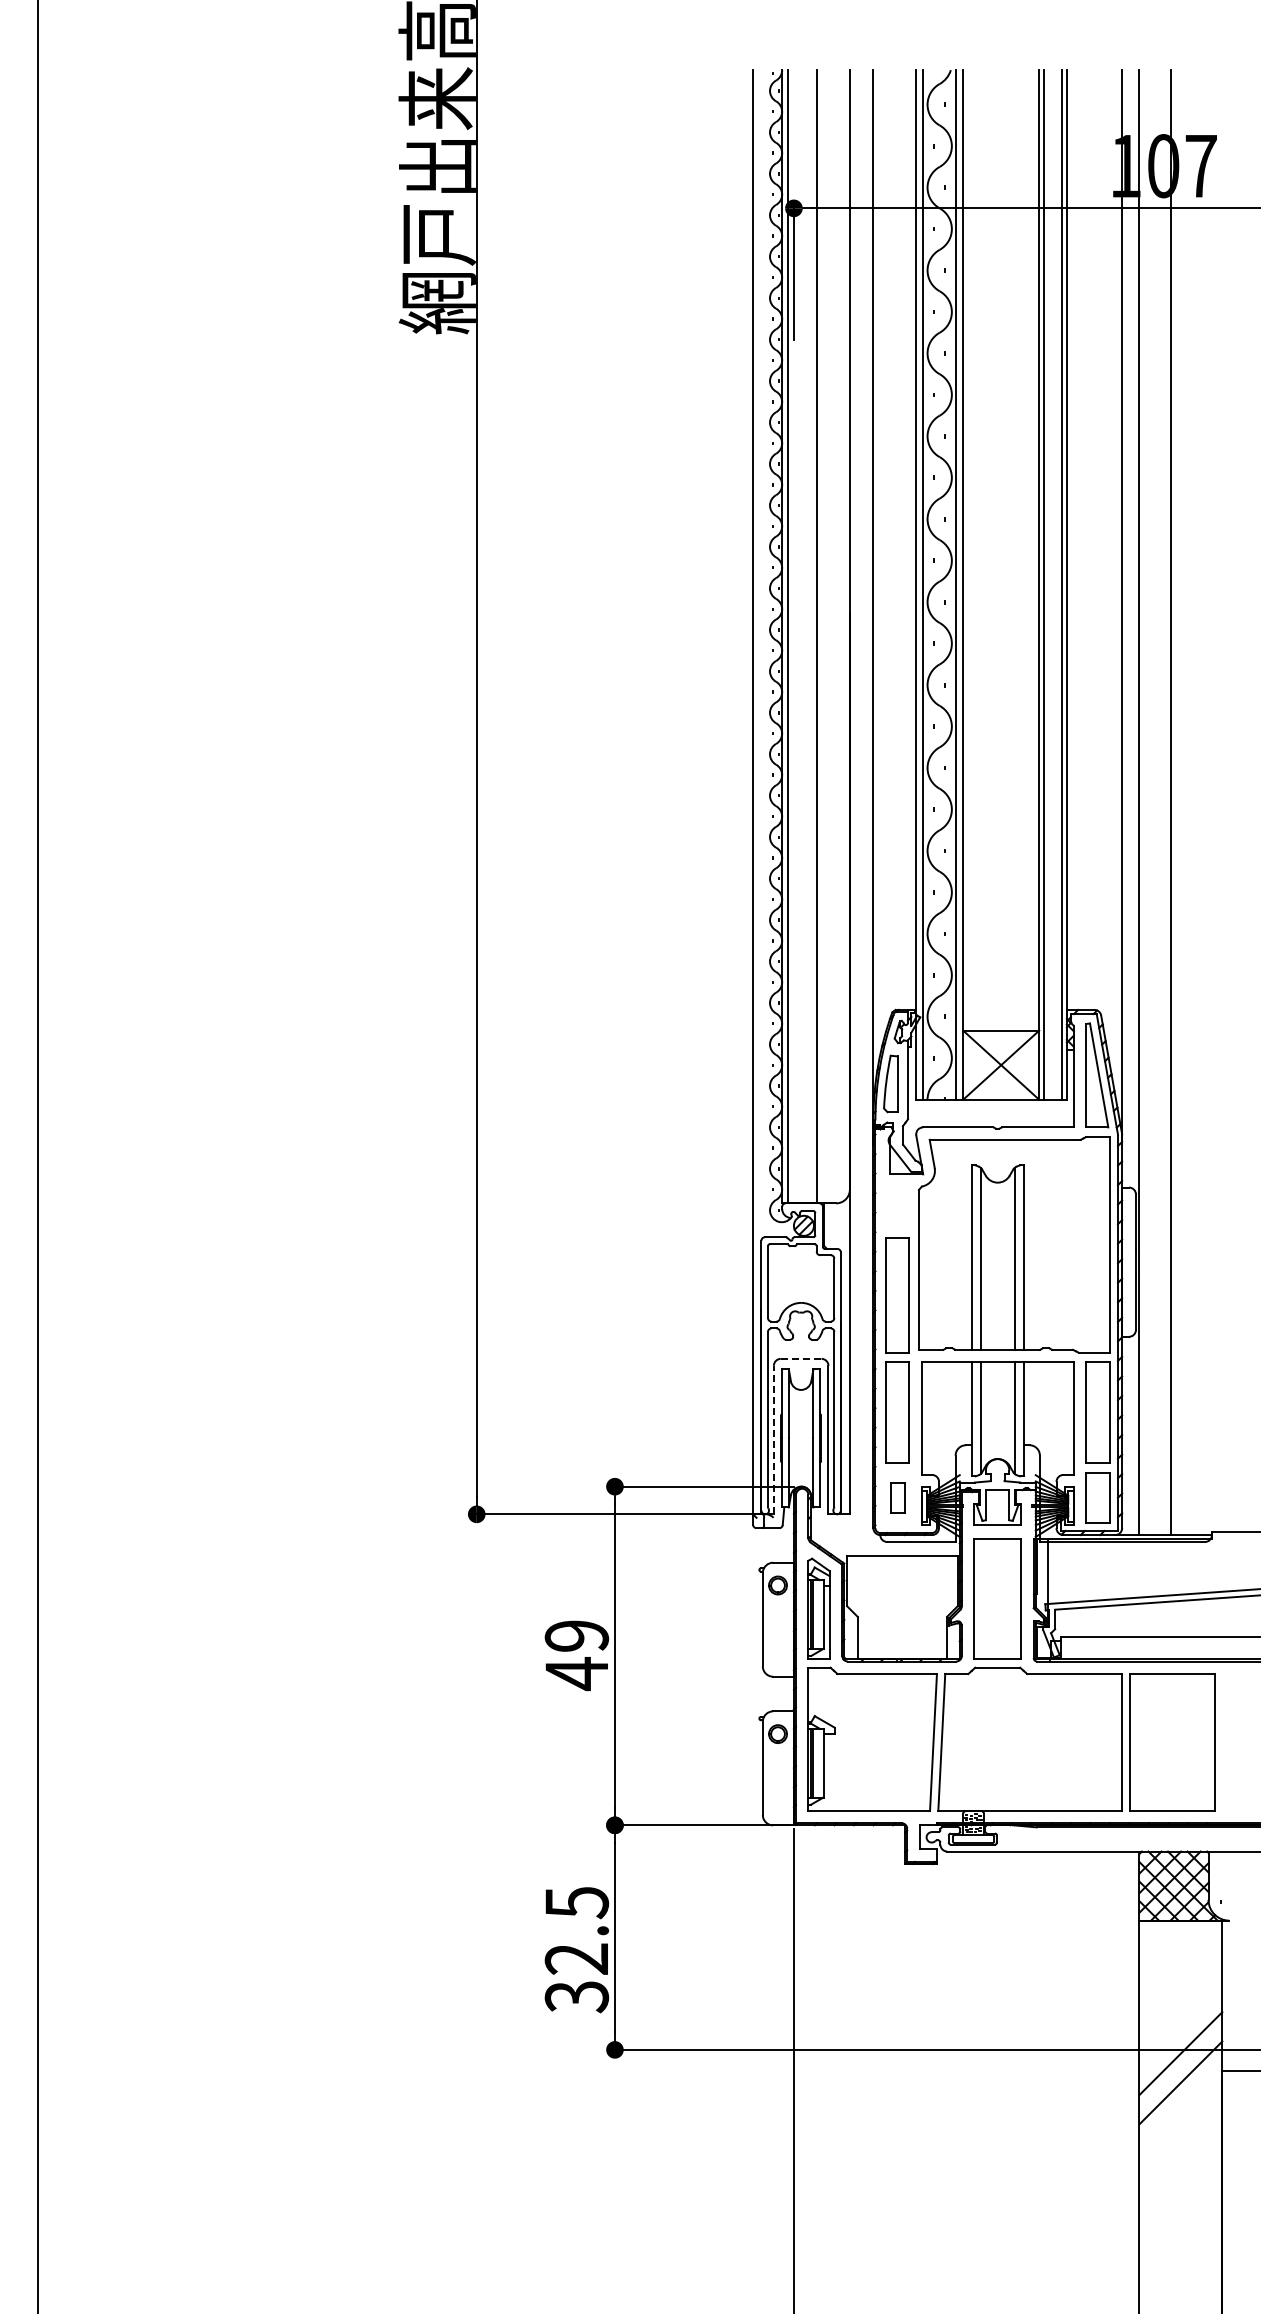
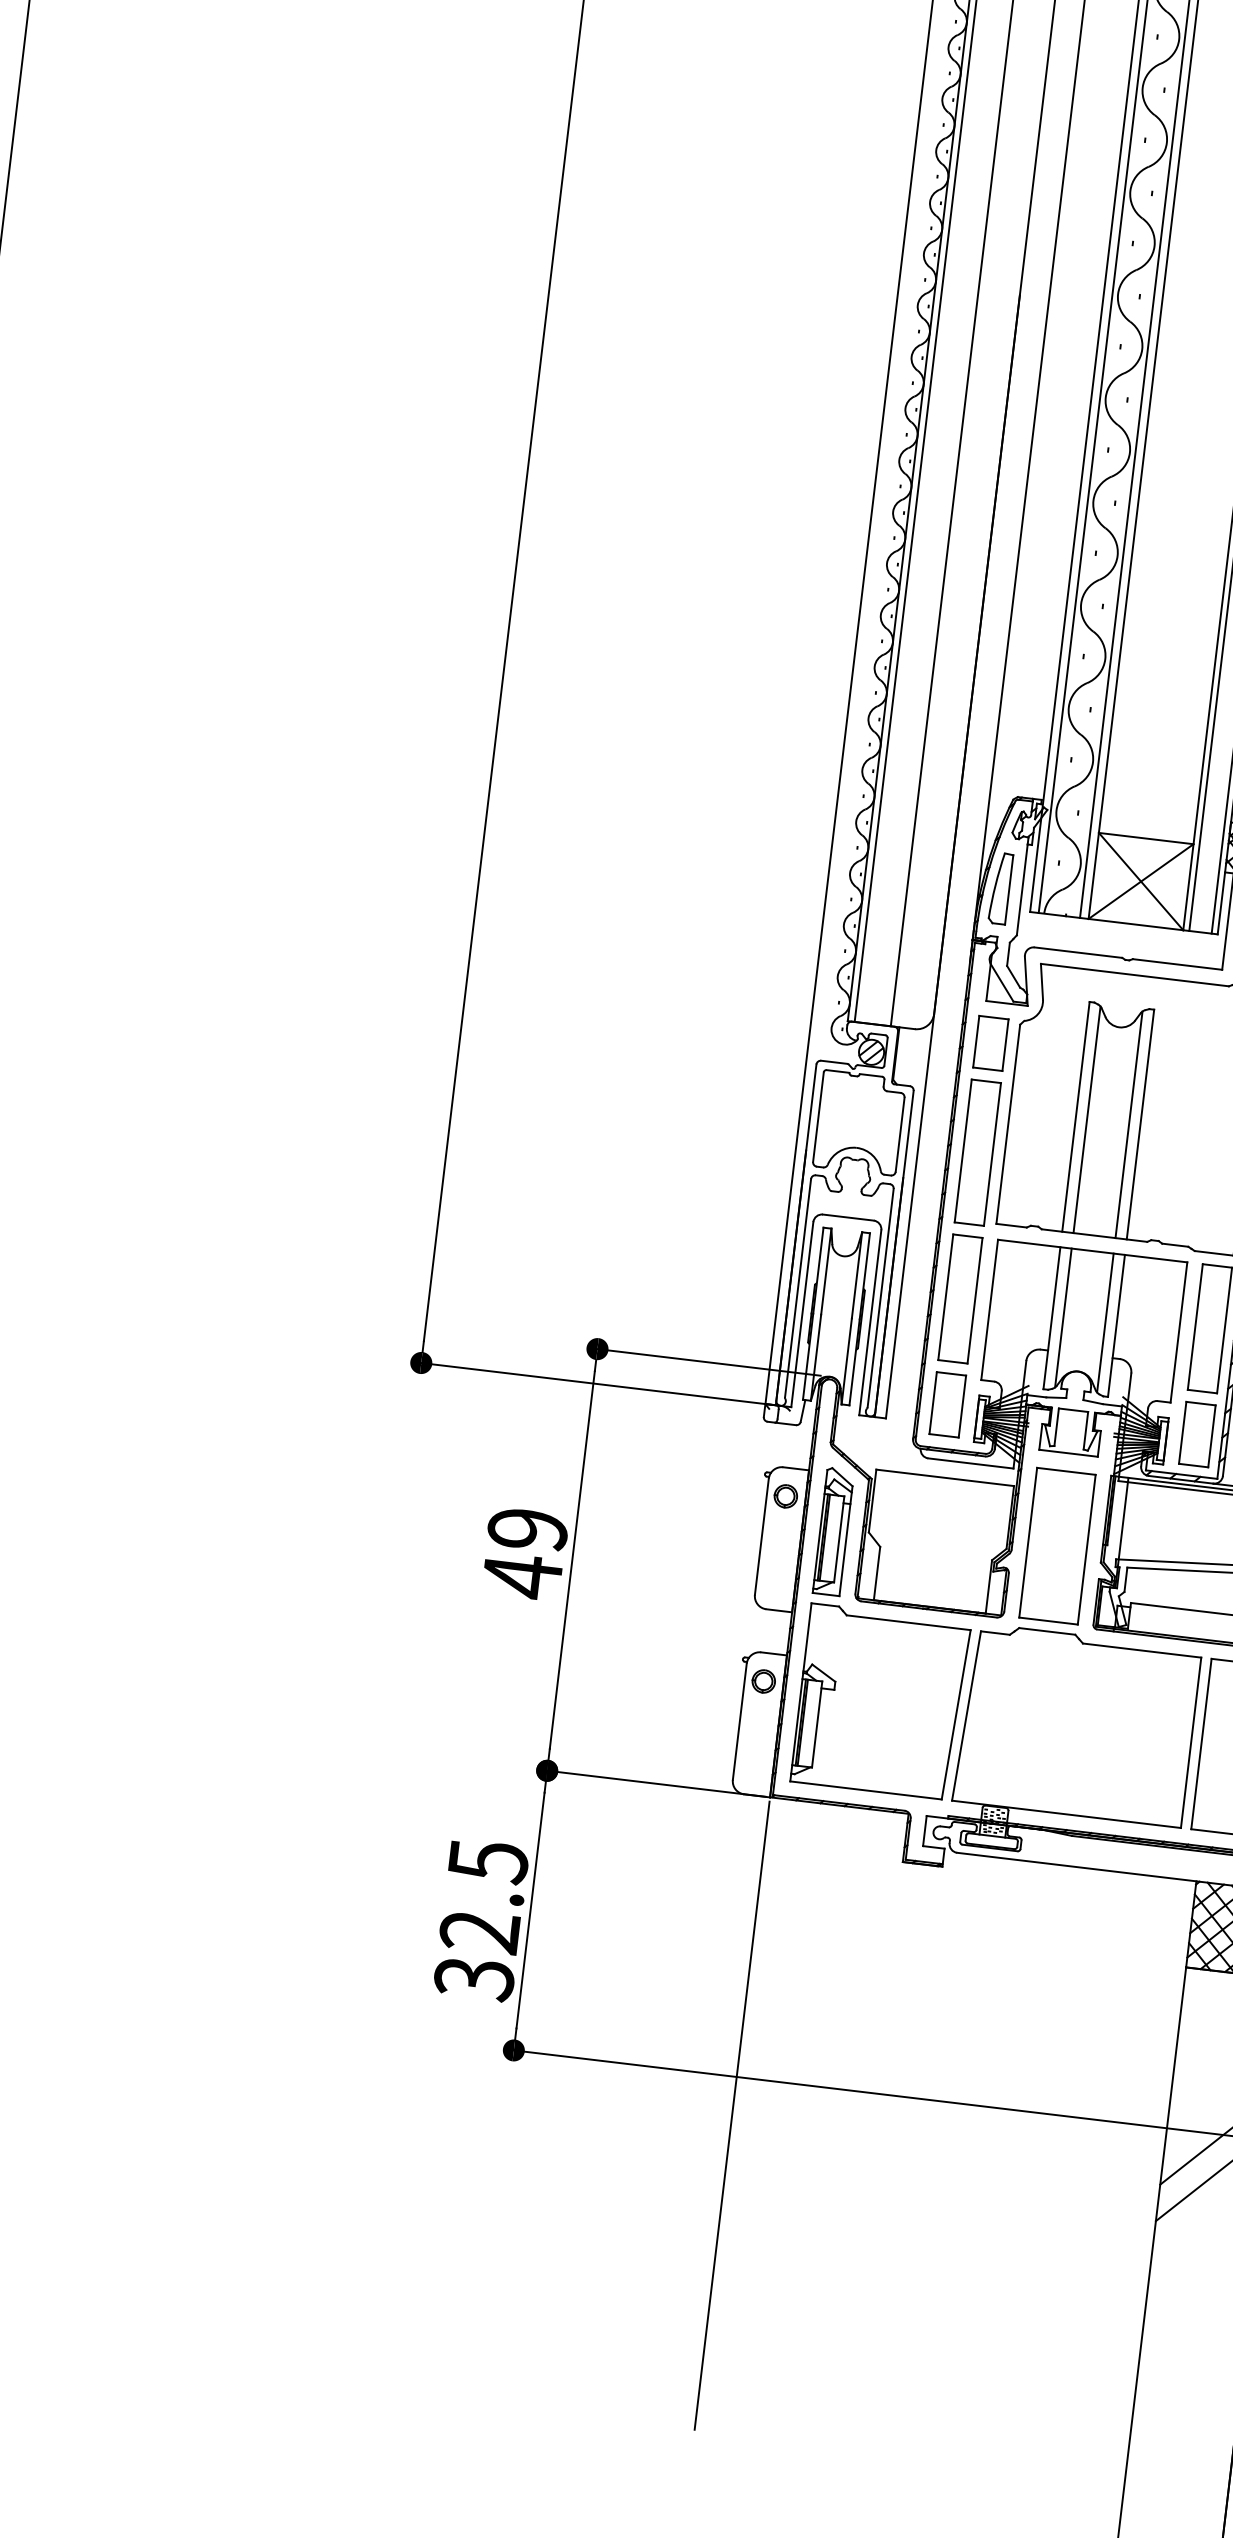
part: (897, 1207) -> (990, 1043), added
line: (801, 1358) -> (848, 1217), dashed -> solid
line: (773, 1439) -> (801, 1313), dashed -> solid
part: (897, 1497) -> (947, 1404), size x1.67

